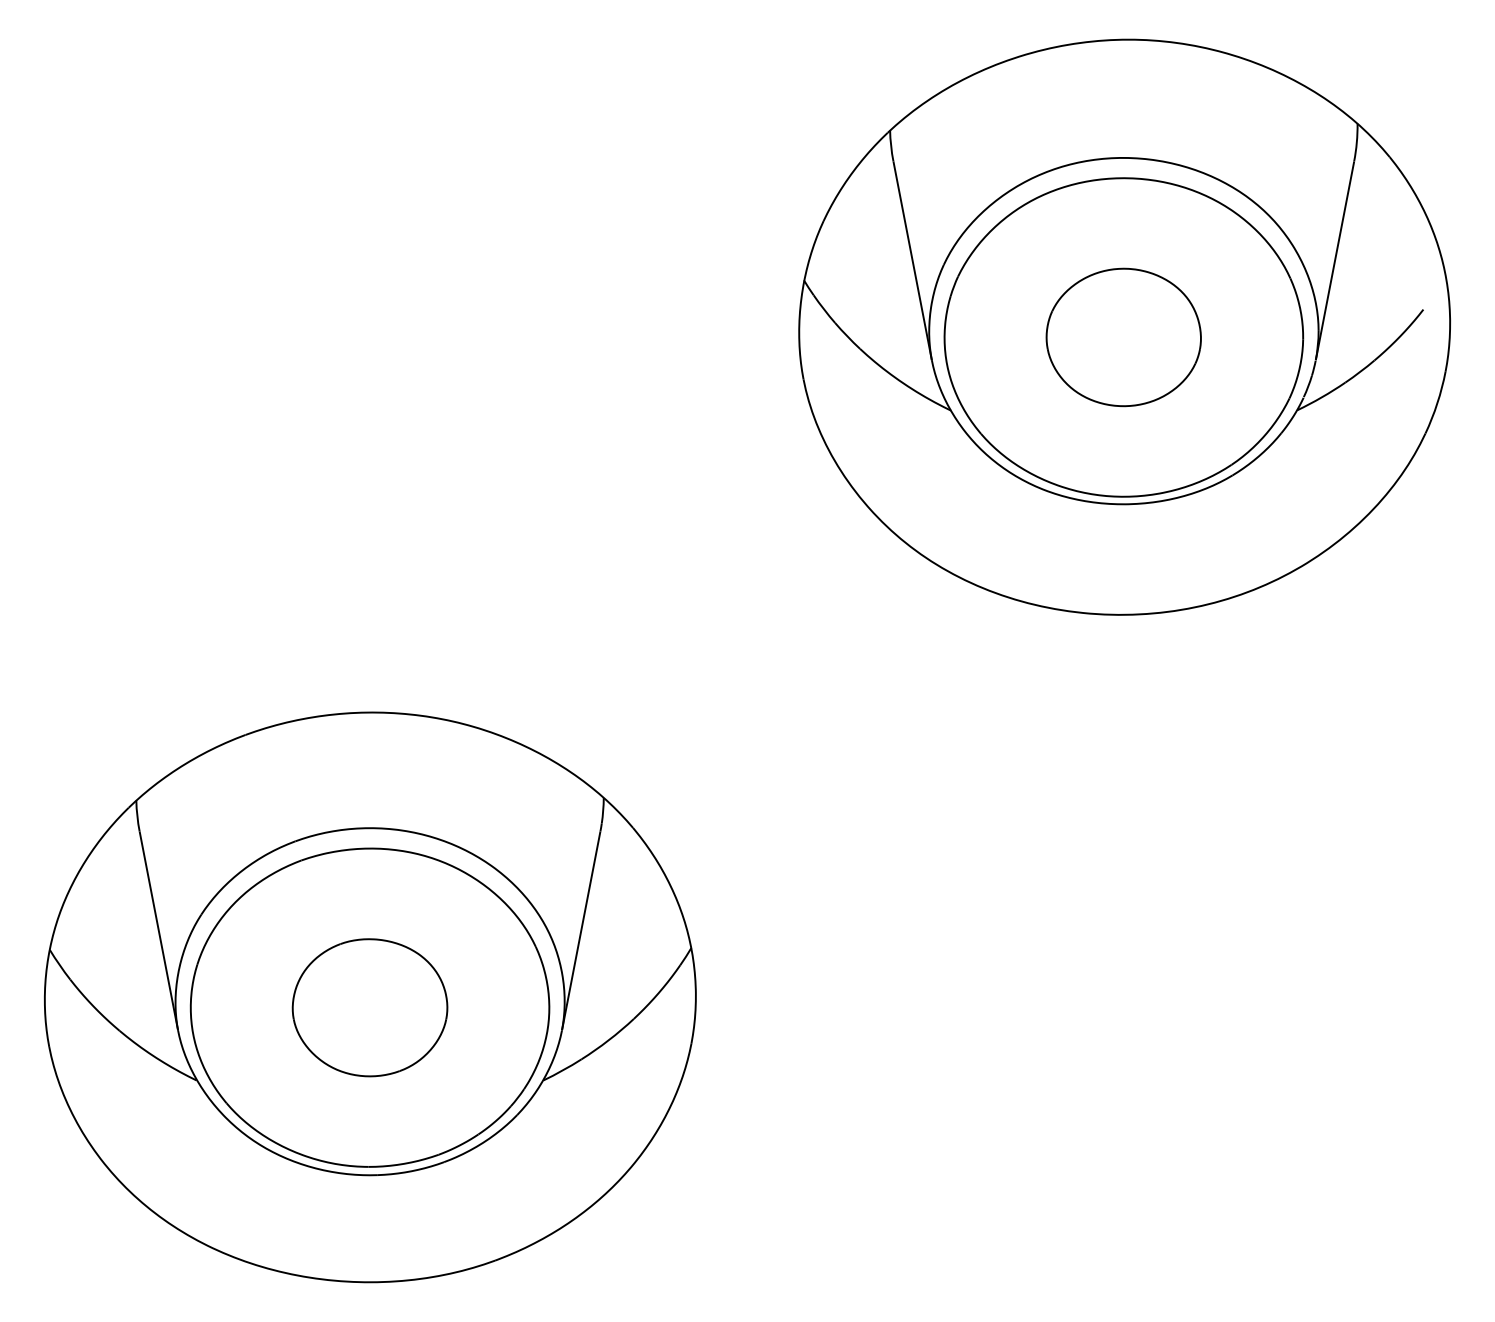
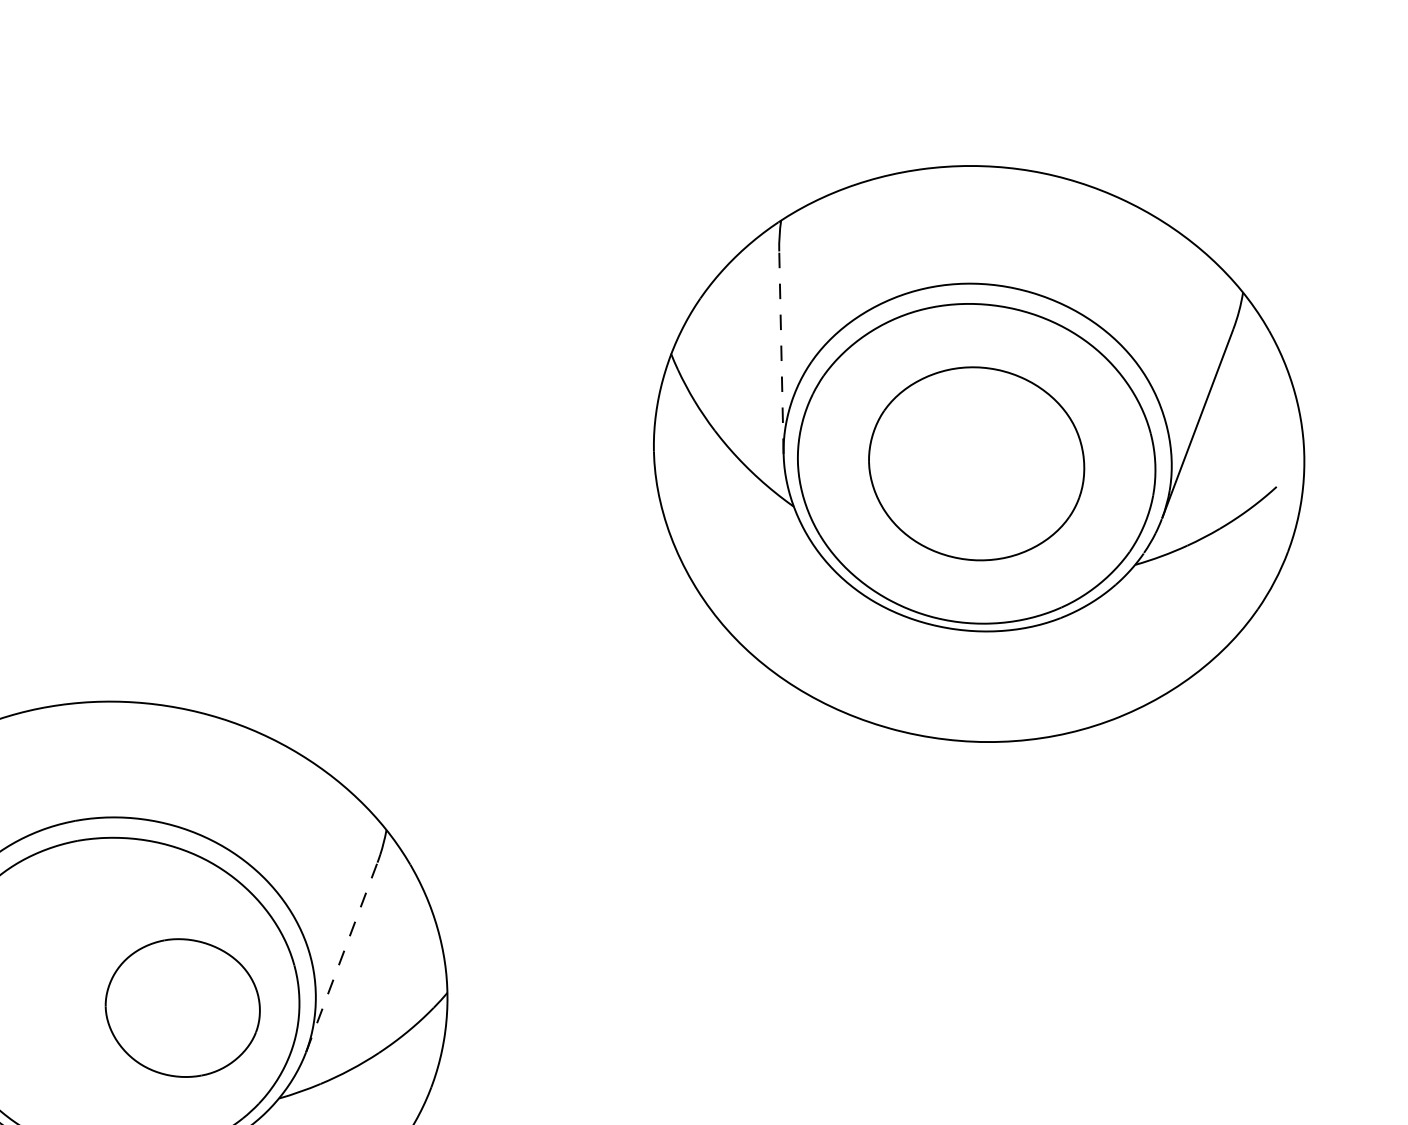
line: (912, 260) -> (781, 352), solid -> dashed
part: (1123, 337) -> (976, 463), size x1.4
line: (581, 930) -> (342, 957), solid -> dashed
part: (369, 1007) -> (182, 1007), moved

